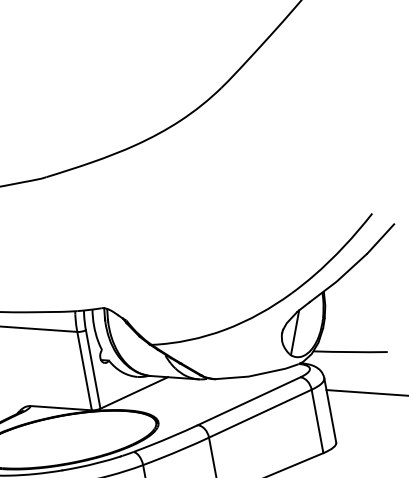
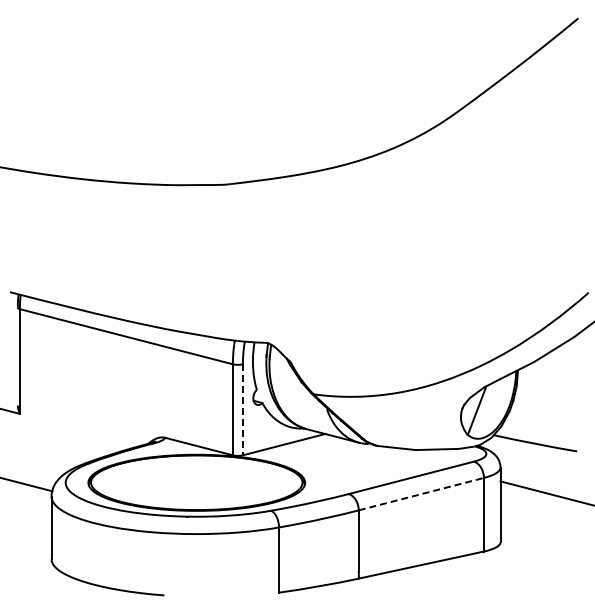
line: (92, 369) -> (242, 409), solid -> dashed
line: (260, 413) -> (421, 494), solid -> dashed

